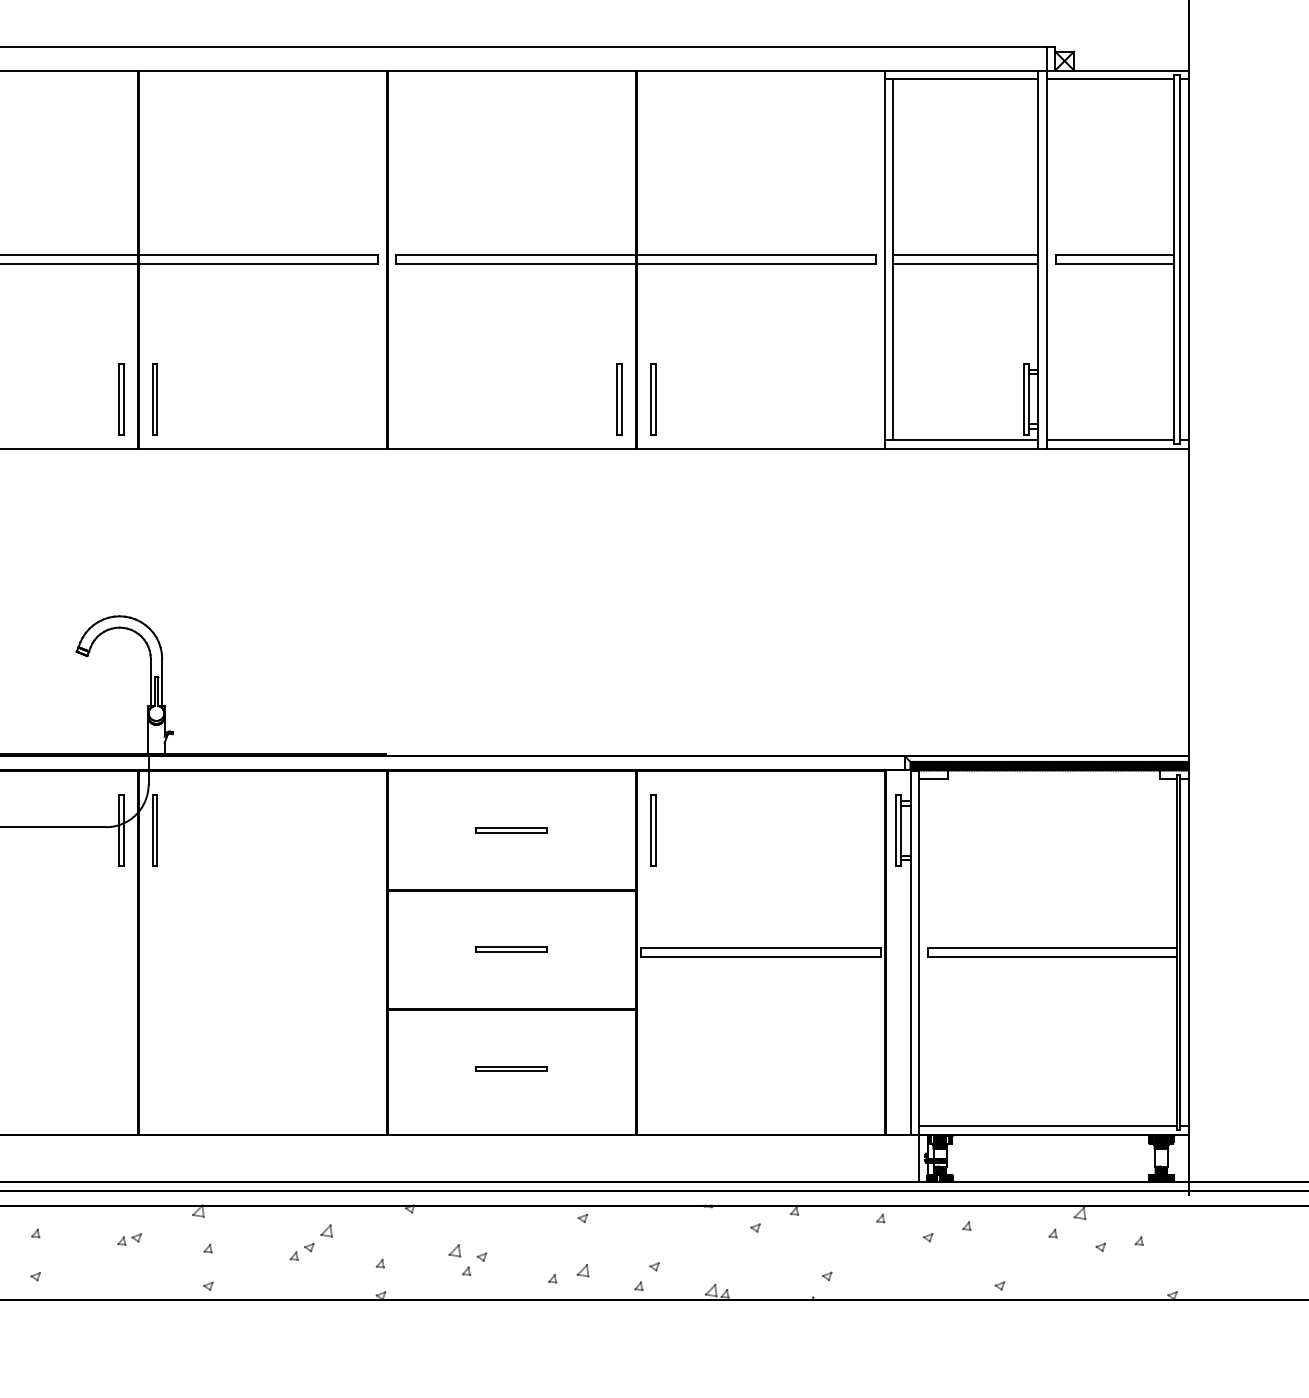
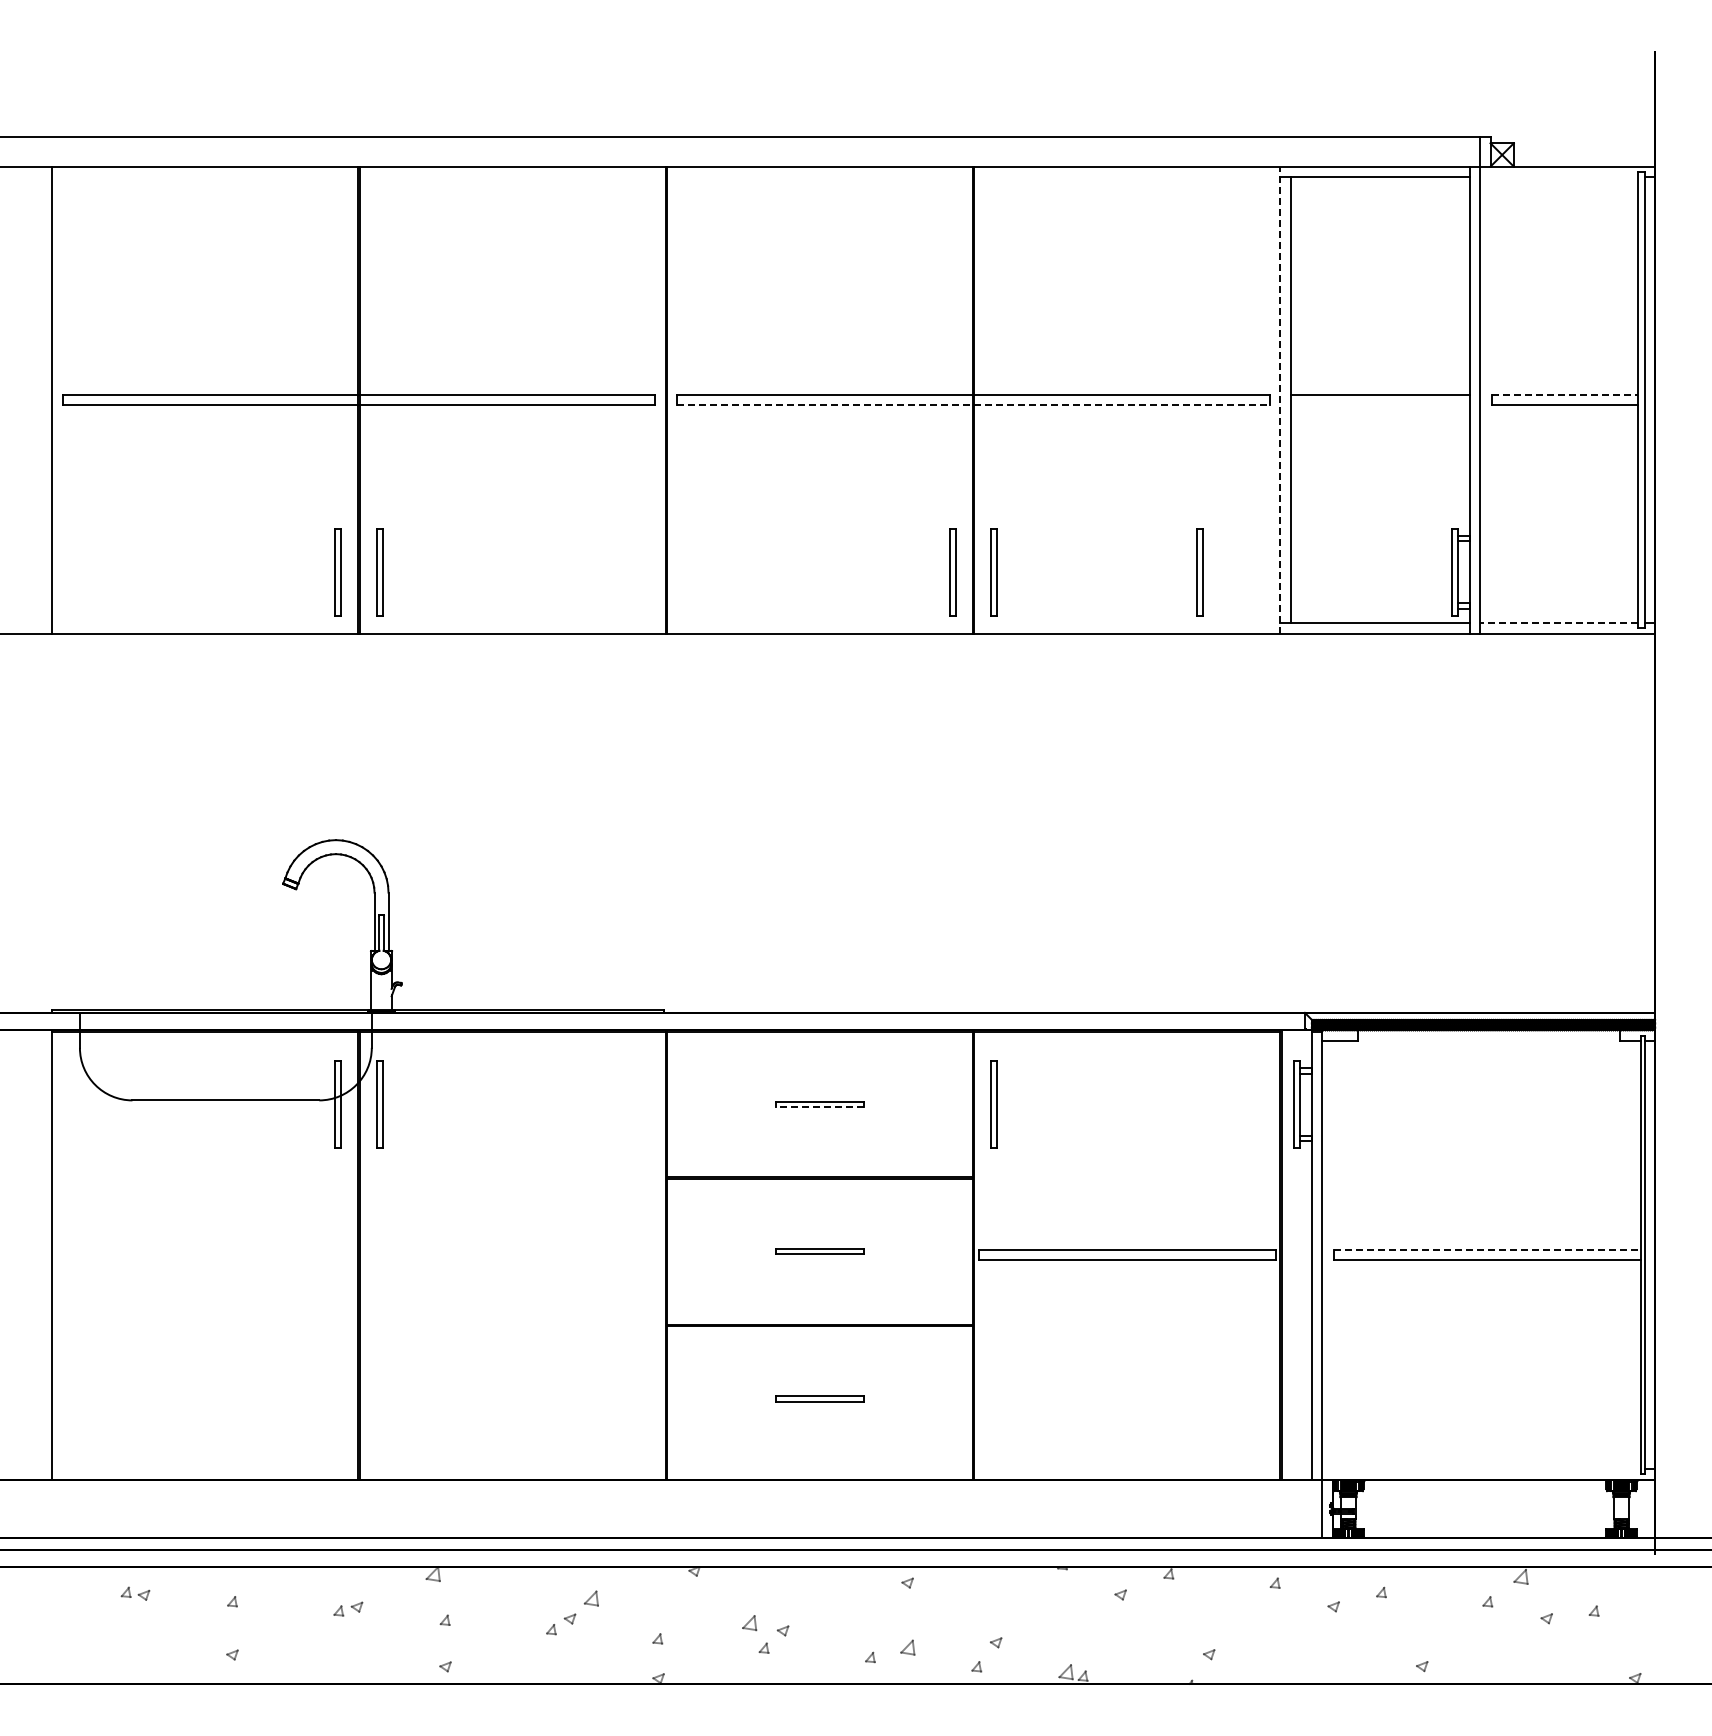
line: (1110, 79) -> (1558, 177), removed
line: (1115, 255) -> (1564, 394), solid -> dashed
line: (885, 259) -> (1280, 399), solid -> dashed
line: (637, 264) -> (974, 405), solid -> dashed
line: (965, 264) -> (1379, 405), removed
part: (819, 399) -> (1199, 572), added
line: (1110, 440) -> (1558, 623), solid -> dashed
line: (512, 832) -> (820, 1107), solid -> dashed
line: (1052, 948) -> (1487, 1249), solid -> dashed
line: (1047, 1126) -> (1481, 1469), removed

